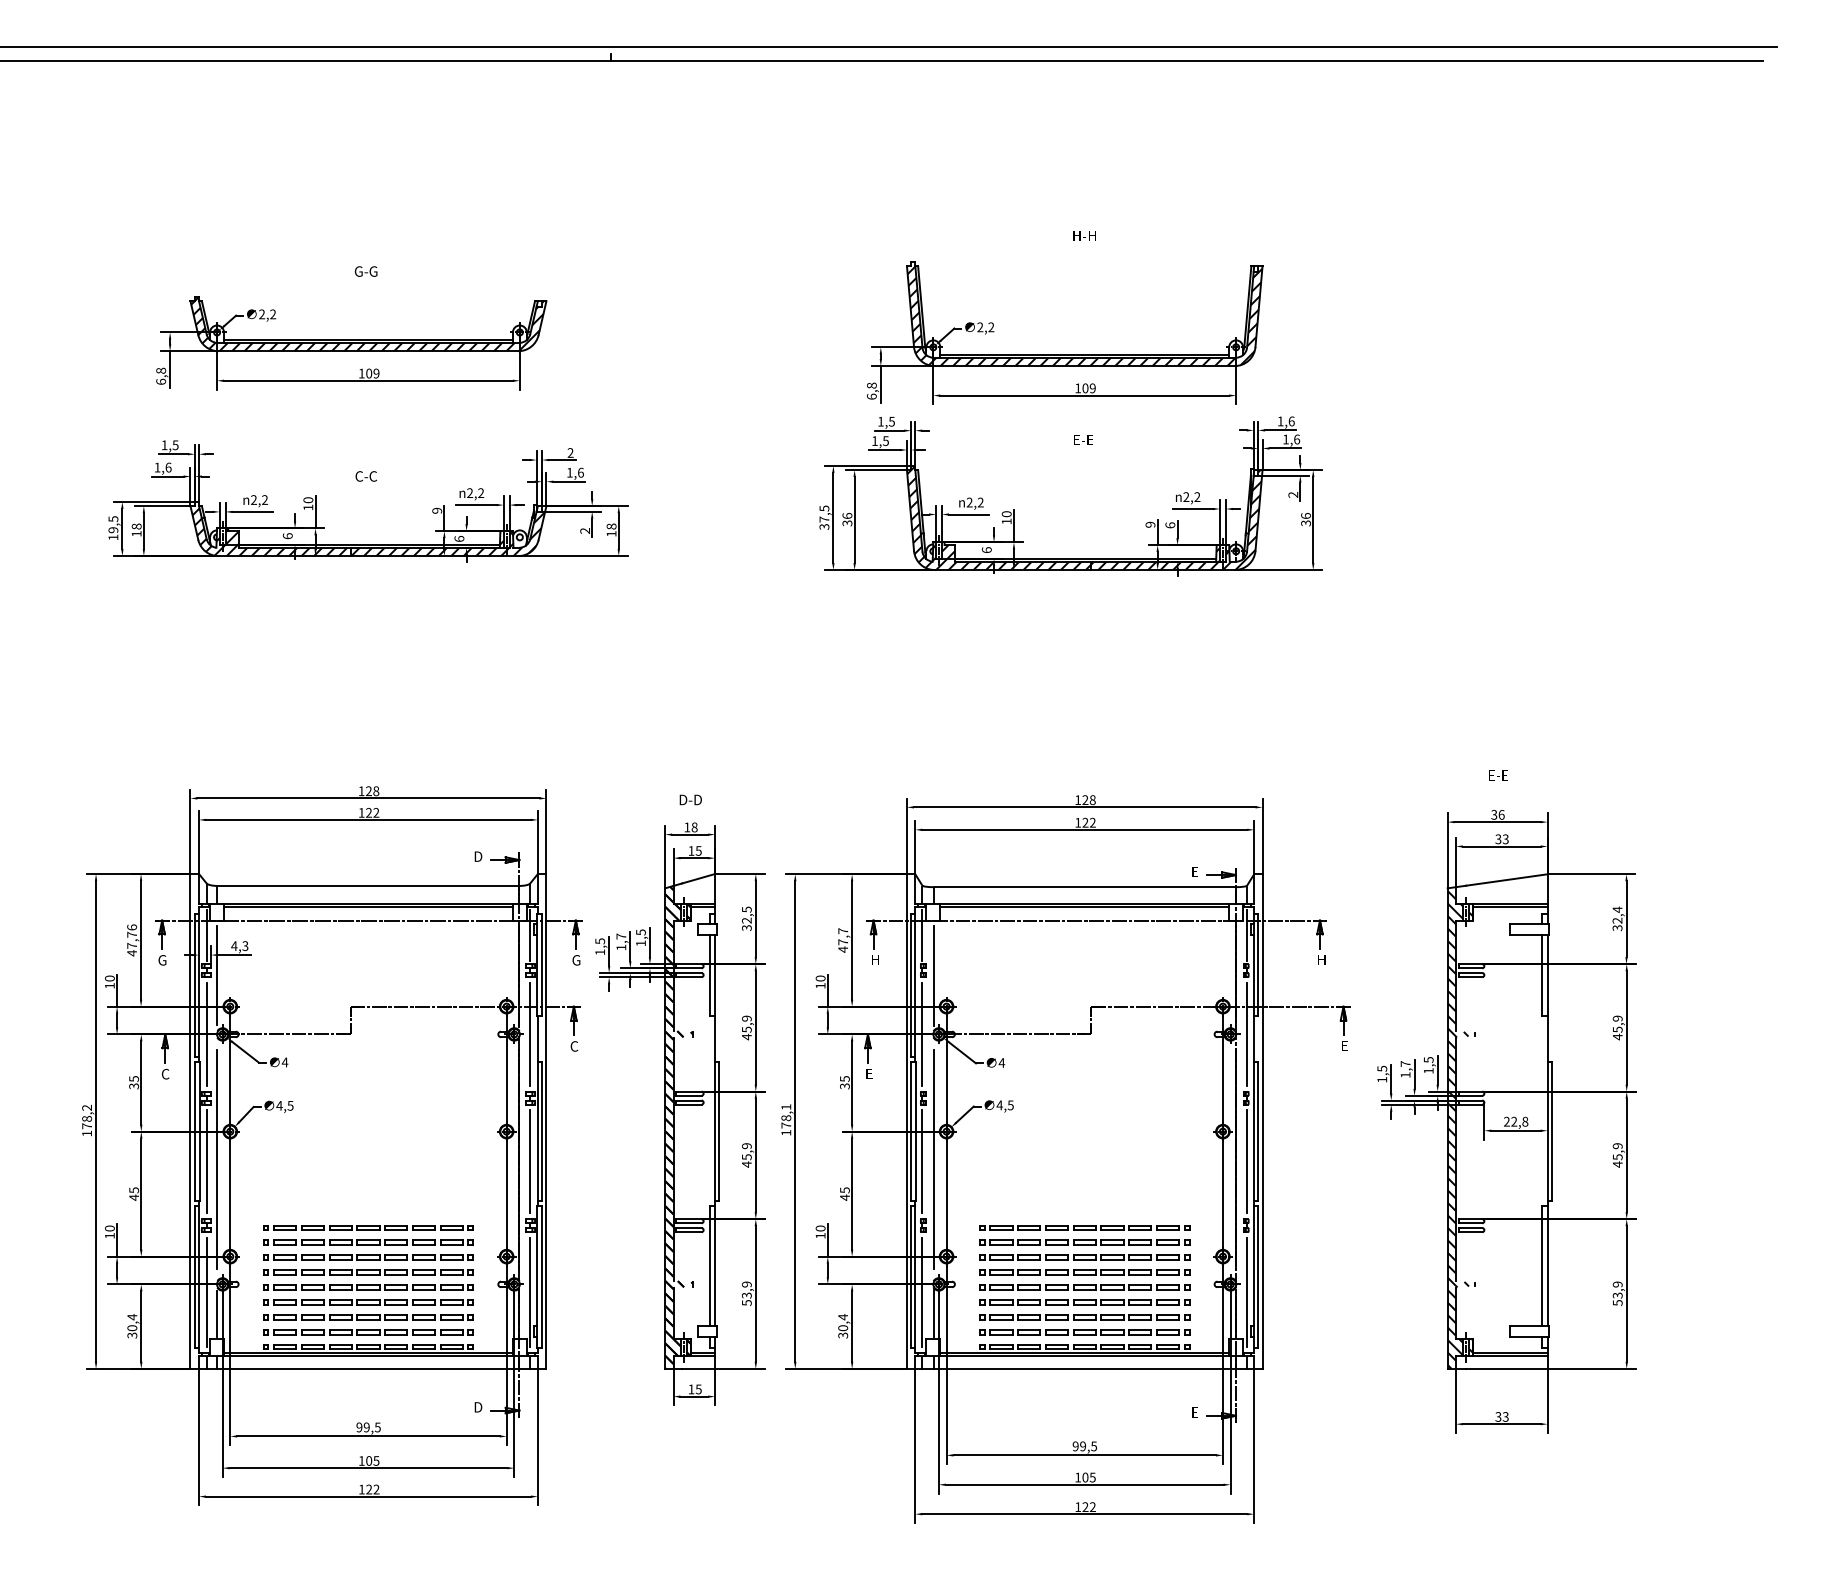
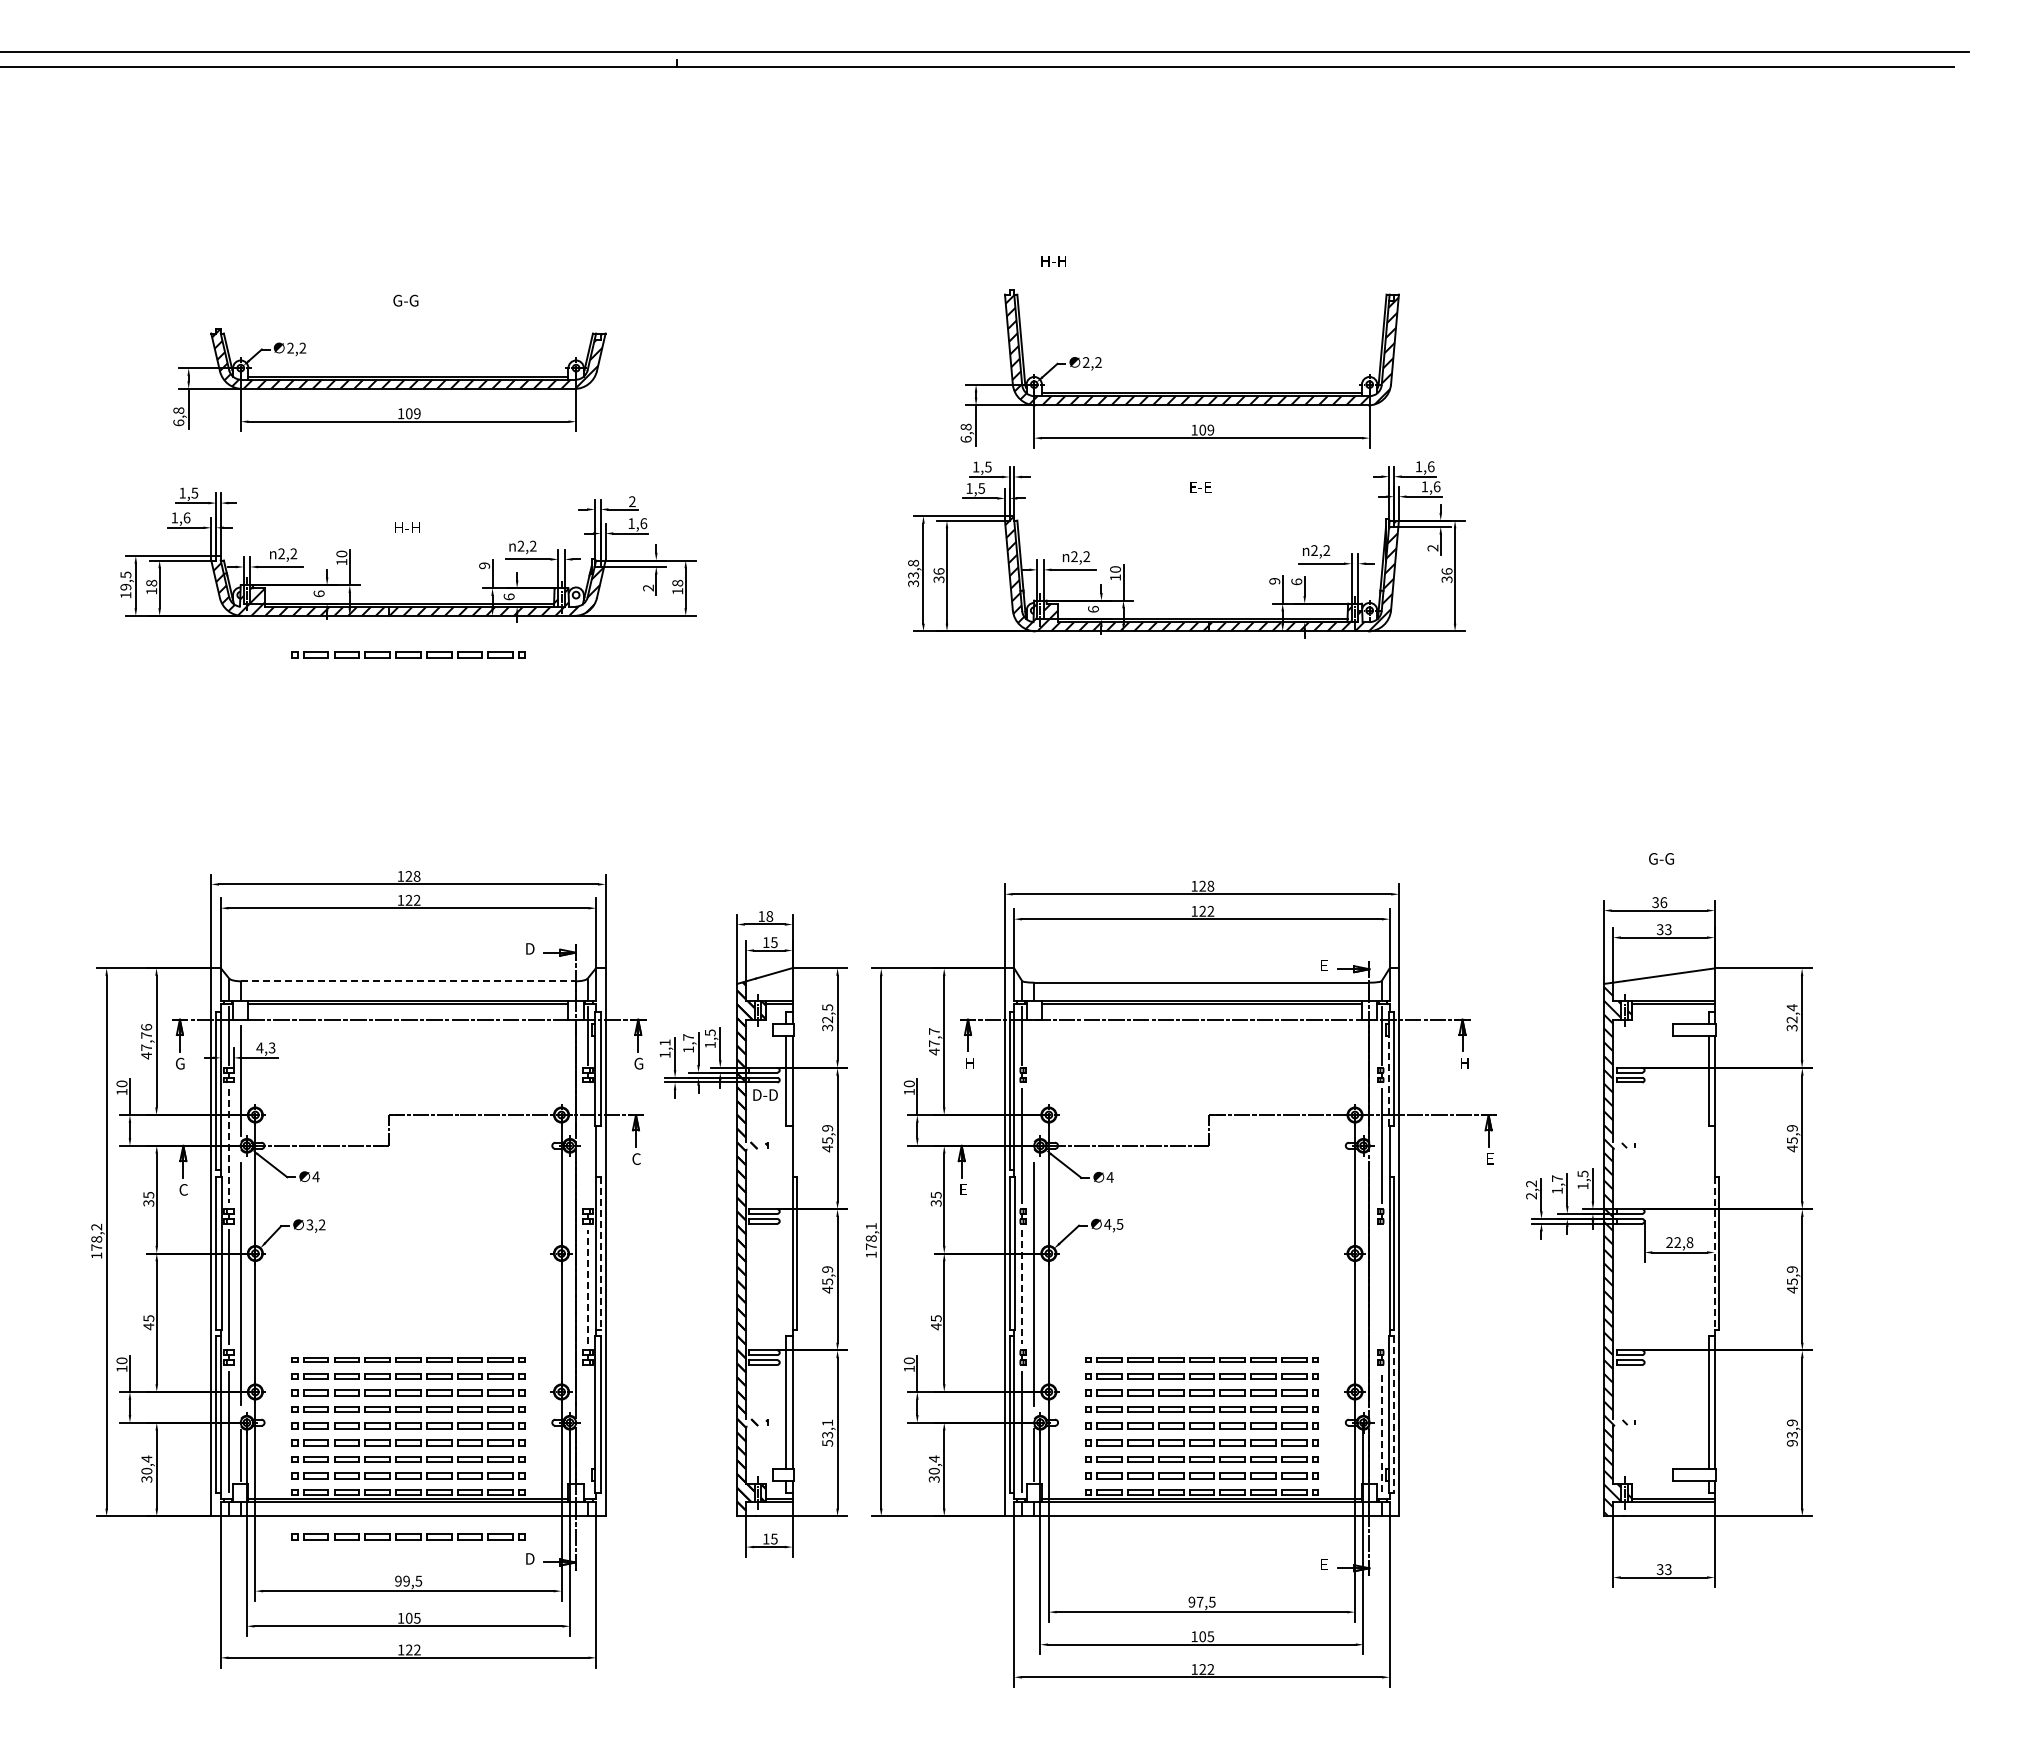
text: (1084, 236) -> (1053, 261), moved
text: (366, 476) -> (406, 527), C-C -> H-H
text: (824, 513) -> (913, 568), 37,5 -> 33,8
part: (368, 590) -> (408, 654), added
text: (1499, 775) -> (1661, 858), E-E -> G-G
text: (690, 799) -> (765, 1094), moved
line: (368, 886) -> (408, 981), solid -> dashed
text: (599, 941) -> (664, 1042), 1,5 -> 1,1
line: (933, 975) -> (1034, 1080), removed
line: (1254, 975) -> (1389, 1080), solid -> dashed
line: (530, 1034) -> (587, 1145), removed
line: (206, 1035) -> (229, 1146), solid -> dashed
text: (1382, 1073) -> (1531, 1189), 1,5 -> 2,2
text: (284, 1105) -> (315, 1224), 4,5 -> 3,2
line: (541, 1131) -> (600, 1253), solid -> dashed
line: (1547, 1131) -> (1714, 1253), solid -> dashed
line: (530, 1161) -> (587, 1286), solid -> dashed
line: (922, 1162) -> (1022, 1287), solid -> dashed
line: (1246, 1162) -> (1381, 1287), removed
line: (1258, 1276) -> (1394, 1414), solid -> dashed
text: (746, 1284) -> (827, 1422), 53,9 -> 53,1
line: (530, 1292) -> (587, 1431), removed
line: (1246, 1292) -> (1381, 1431), solid -> dashed
text: (1616, 1303) -> (1791, 1443), 53,9 -> 93,9
part: (368, 1387) -> (408, 1536), added
text: (1082, 1445) -> (1199, 1601), 99,5 -> 97,5

